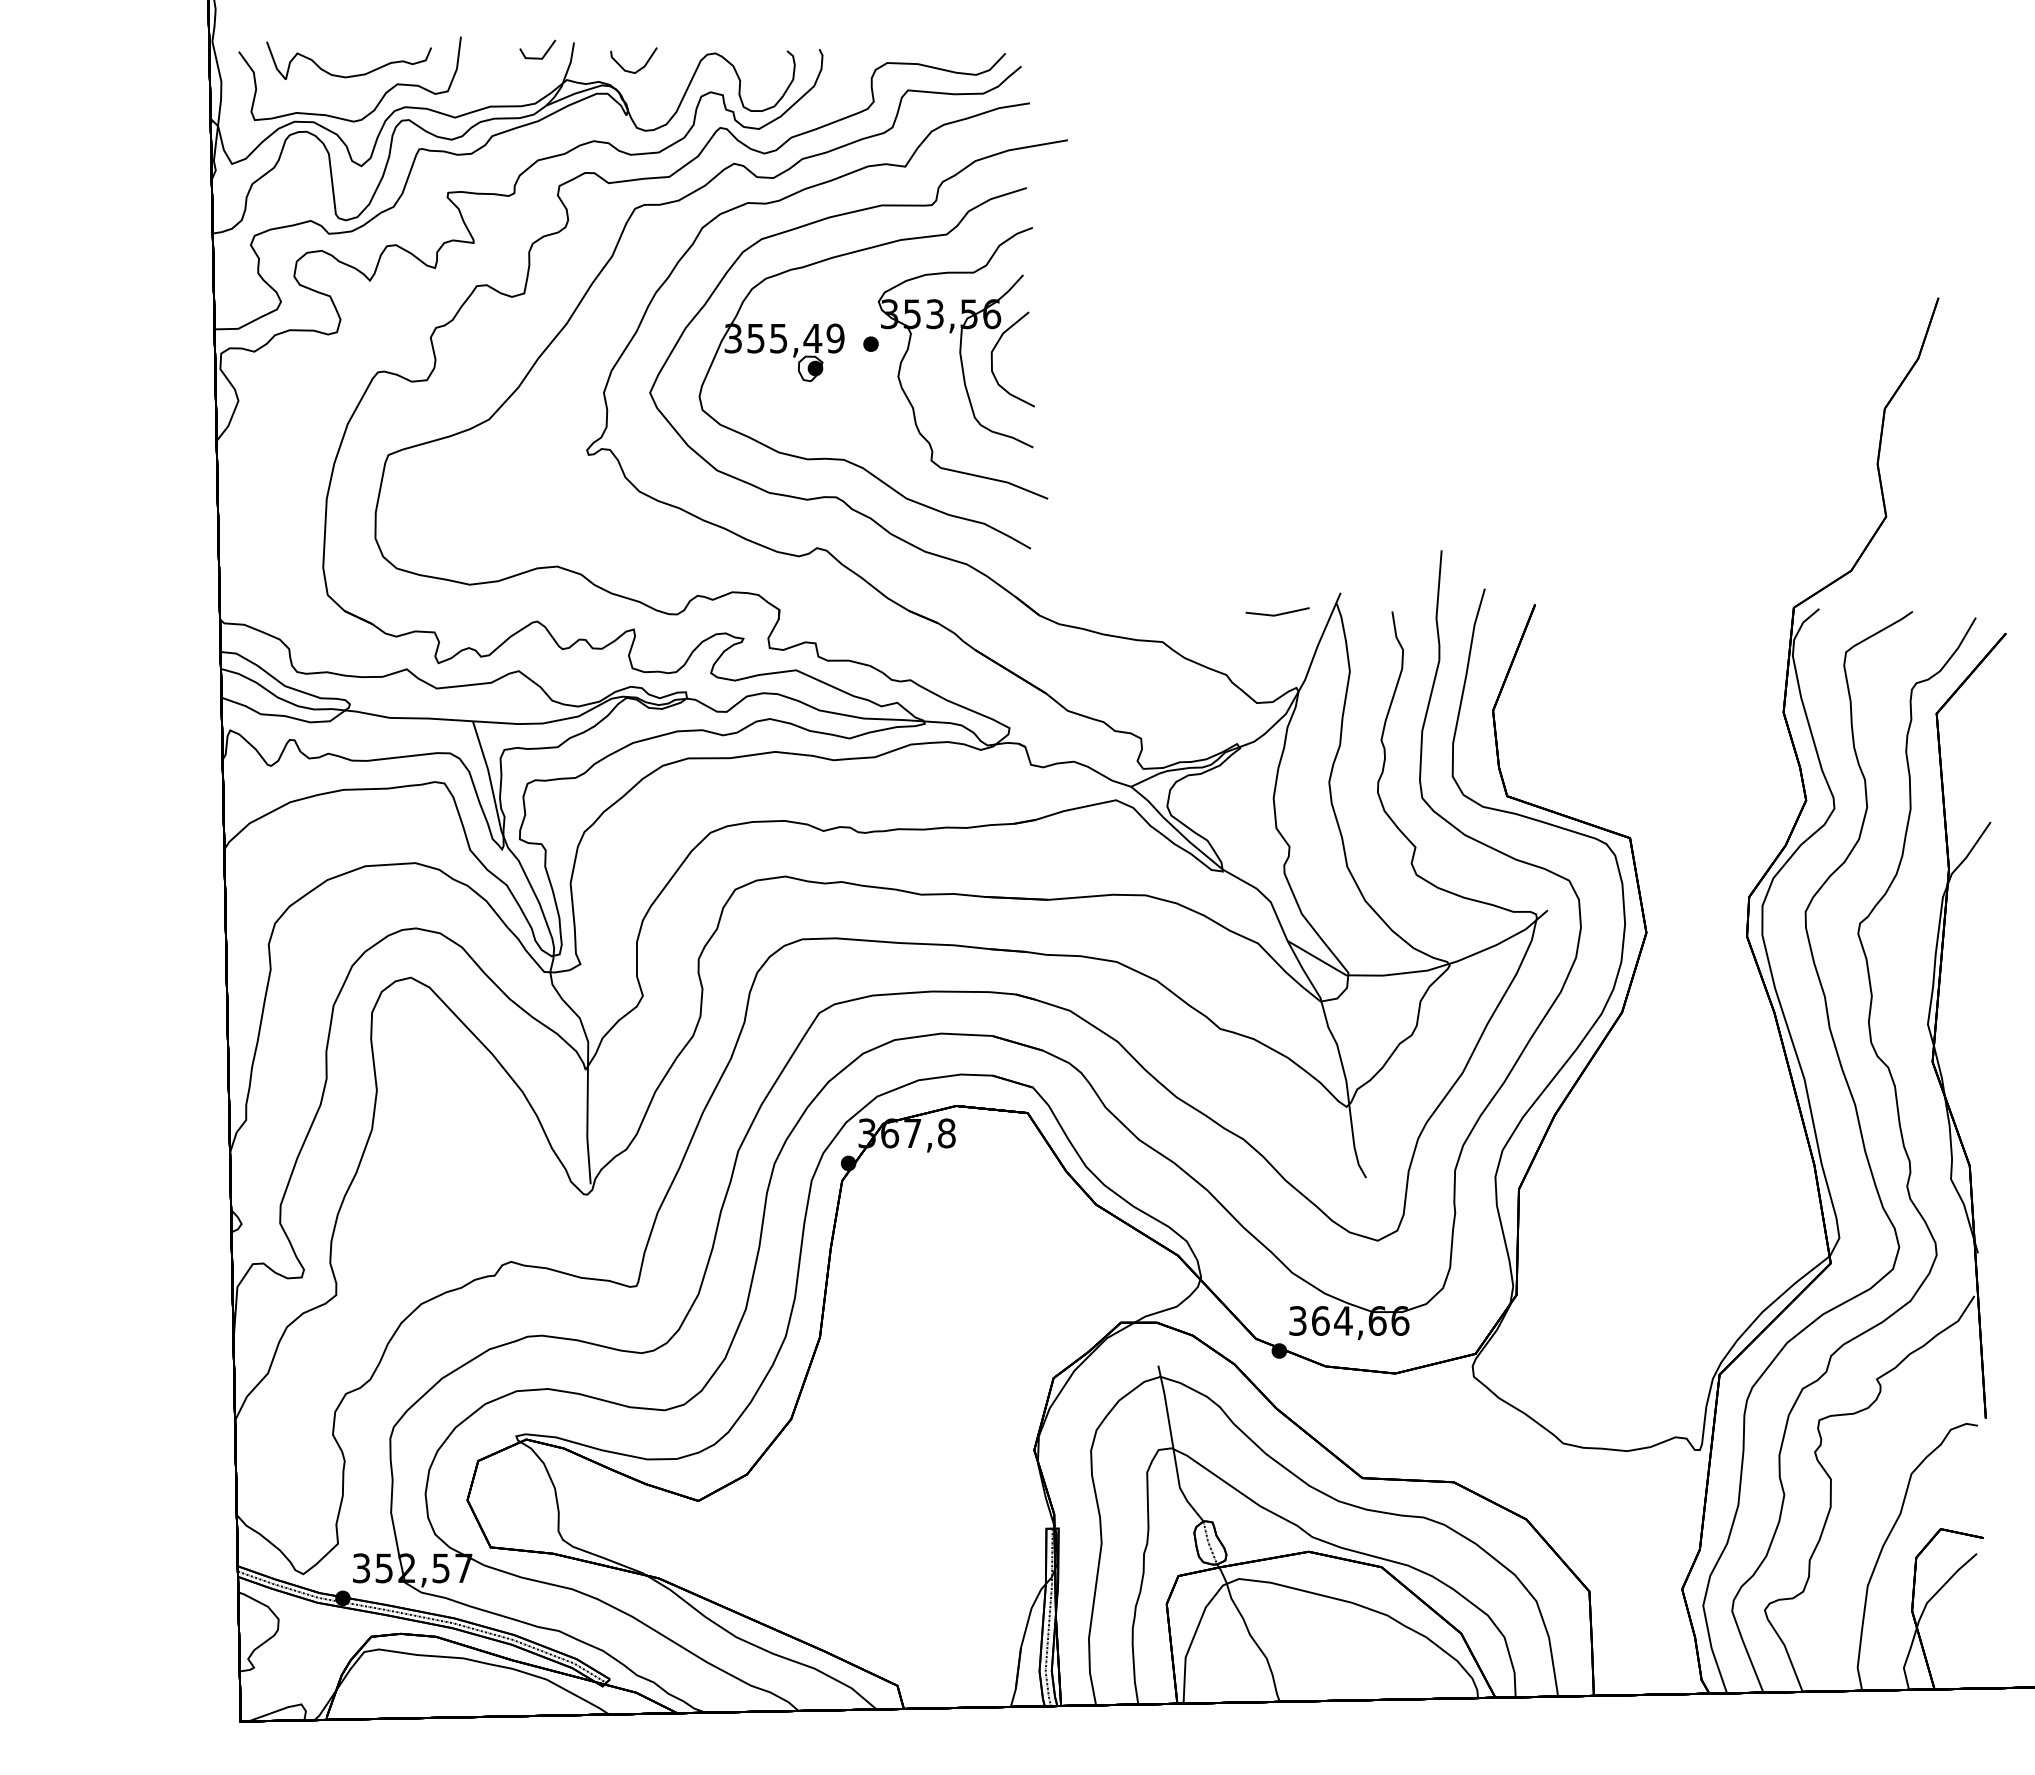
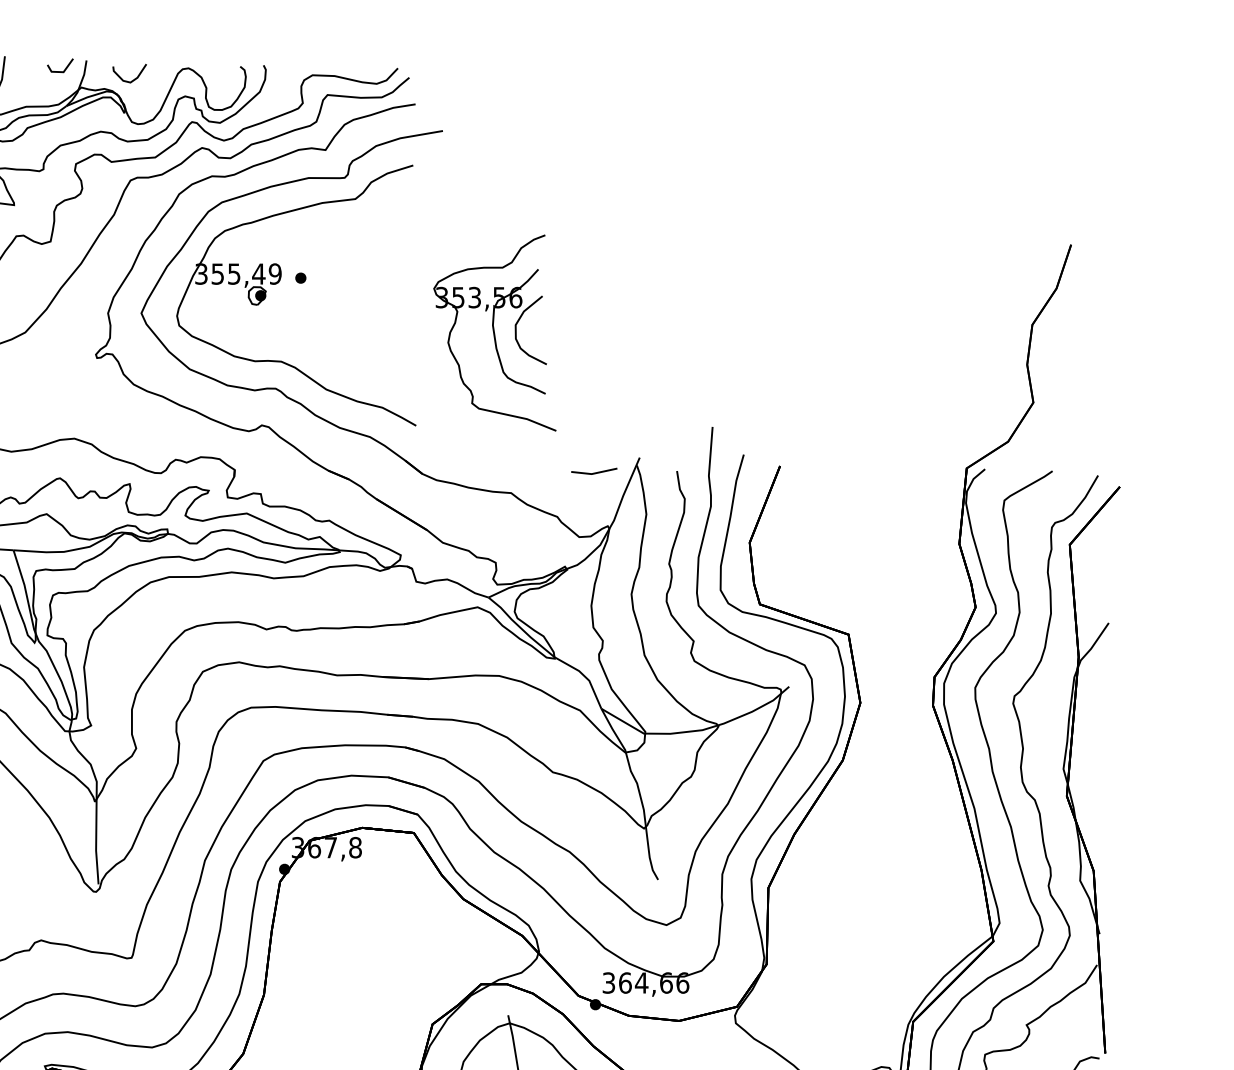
part: (962, 363) -> (494, 333), moved

